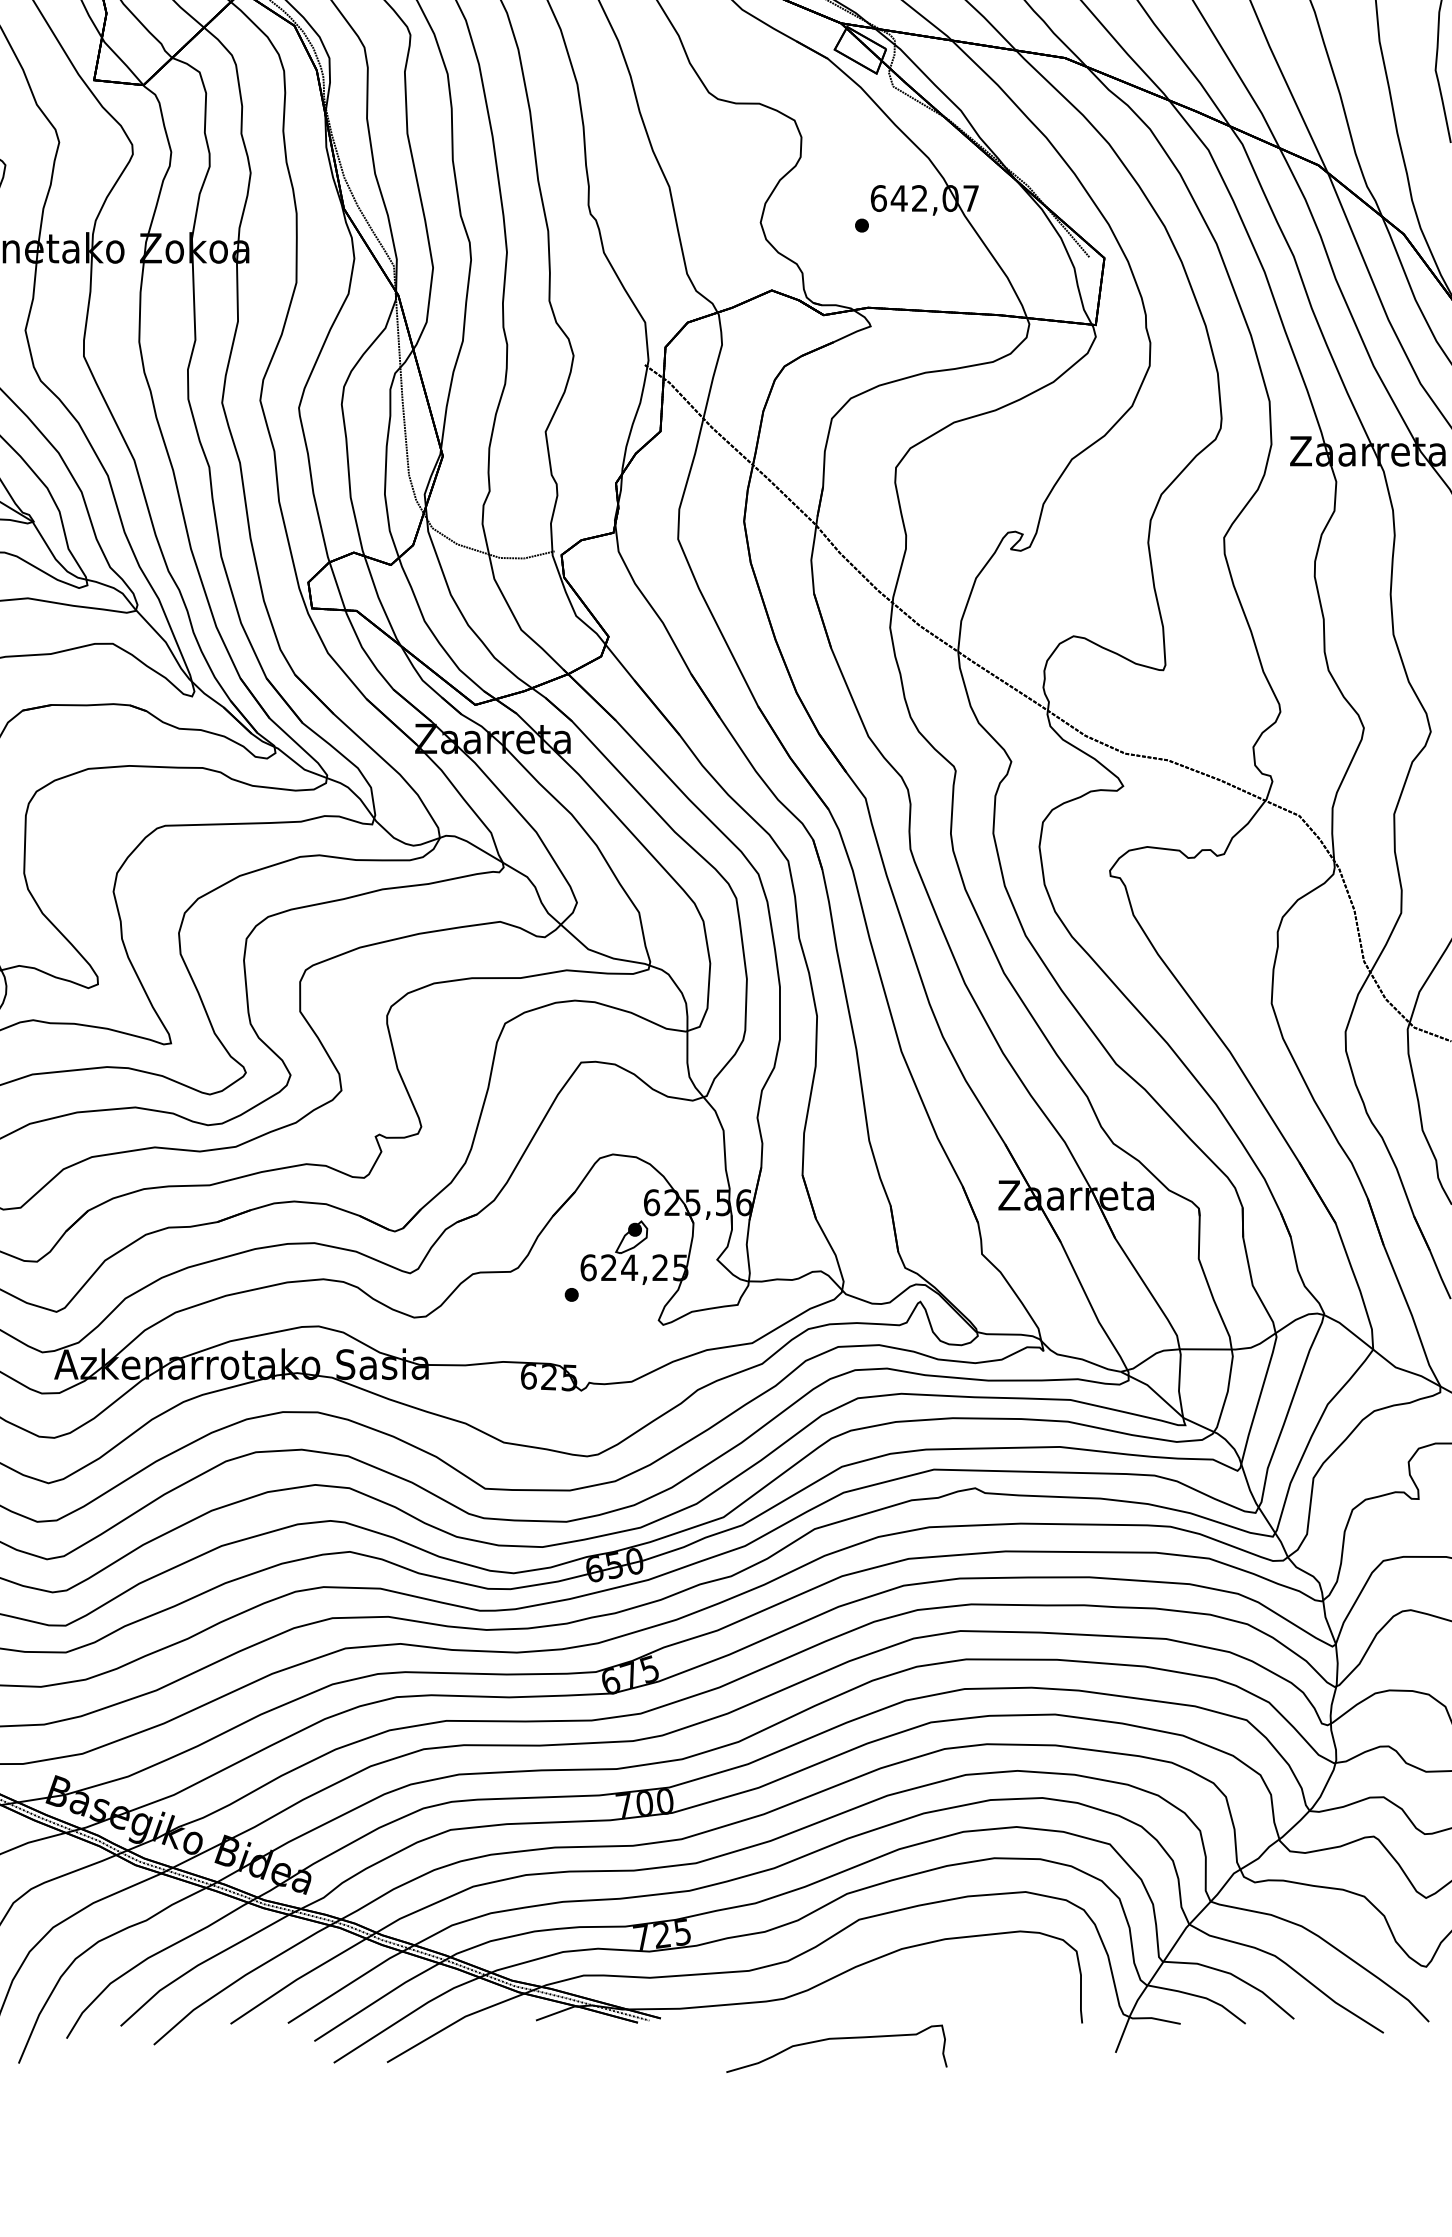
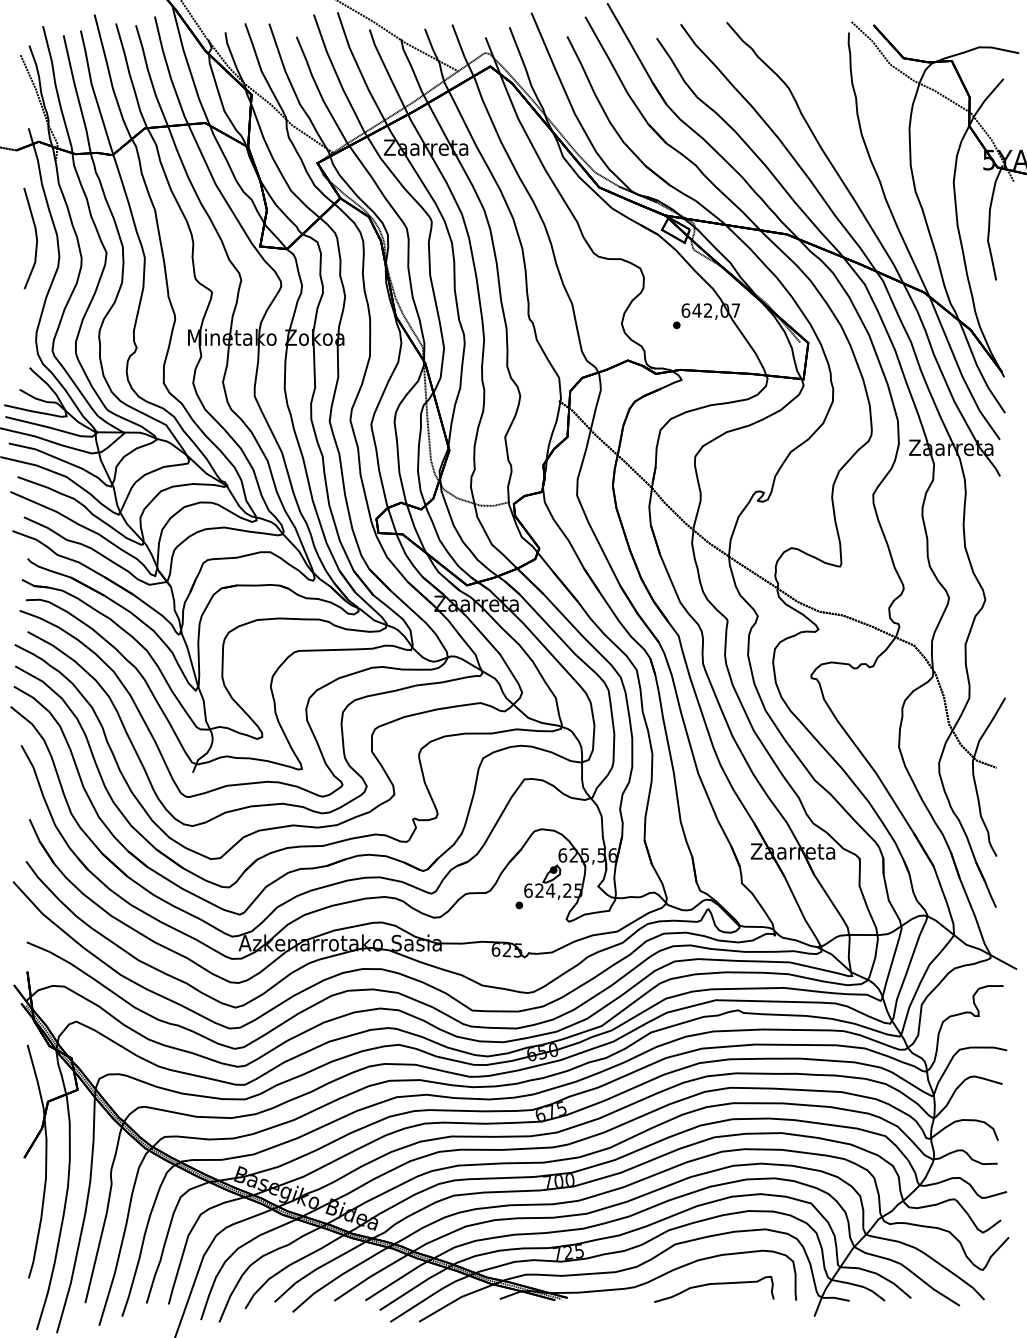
curve: (837, 2039) -> (714, 1284), moved

